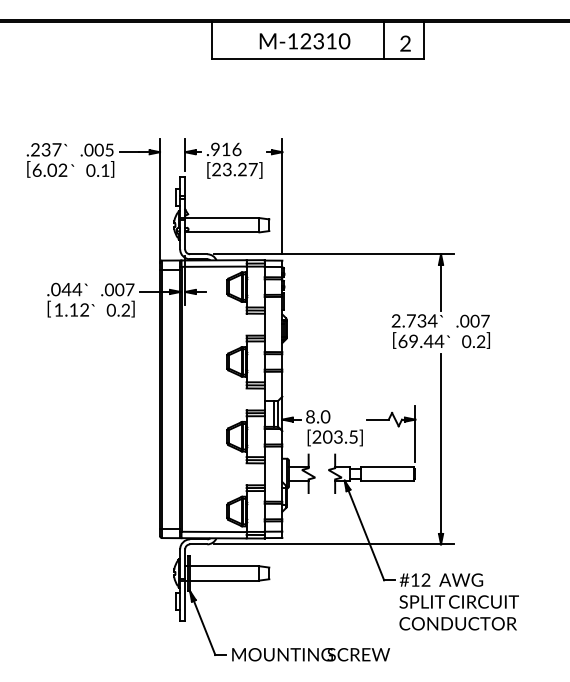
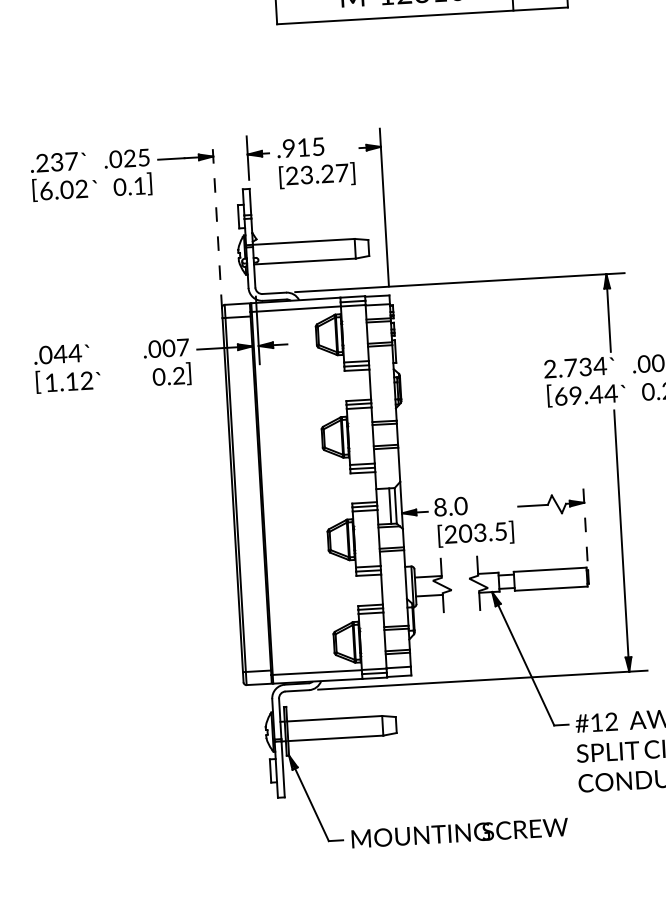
text: (236, 149) -> (317, 146), .916 -> .915
text: (98, 151) -> (128, 160), .005 -> .025
line: (160, 200) -> (217, 222), solid -> dashed
text: (70, 299) -> (66, 367), moved
line: (415, 434) -> (585, 523), solid -> dashed

